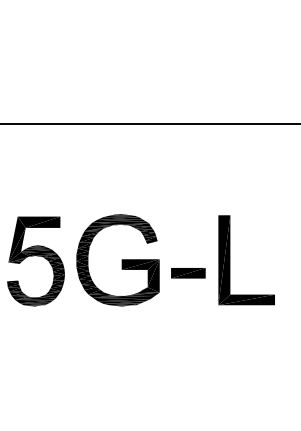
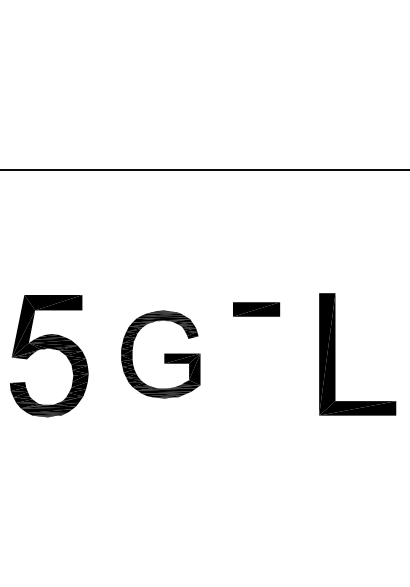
part: (117, 260) -> (160, 354), size x0.7
part: (230, 260) -> (335, 354), moved
part: (188, 273) -> (256, 309), moved

